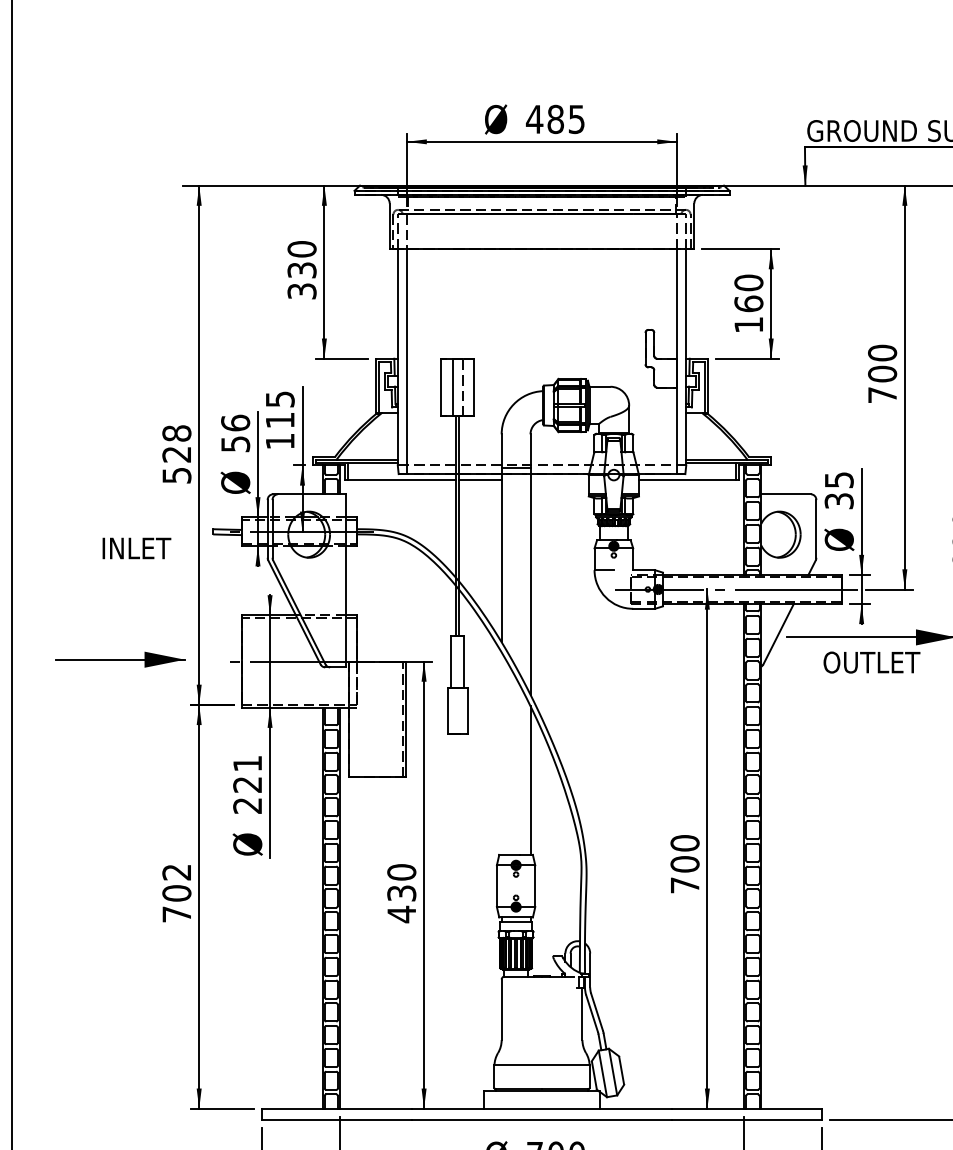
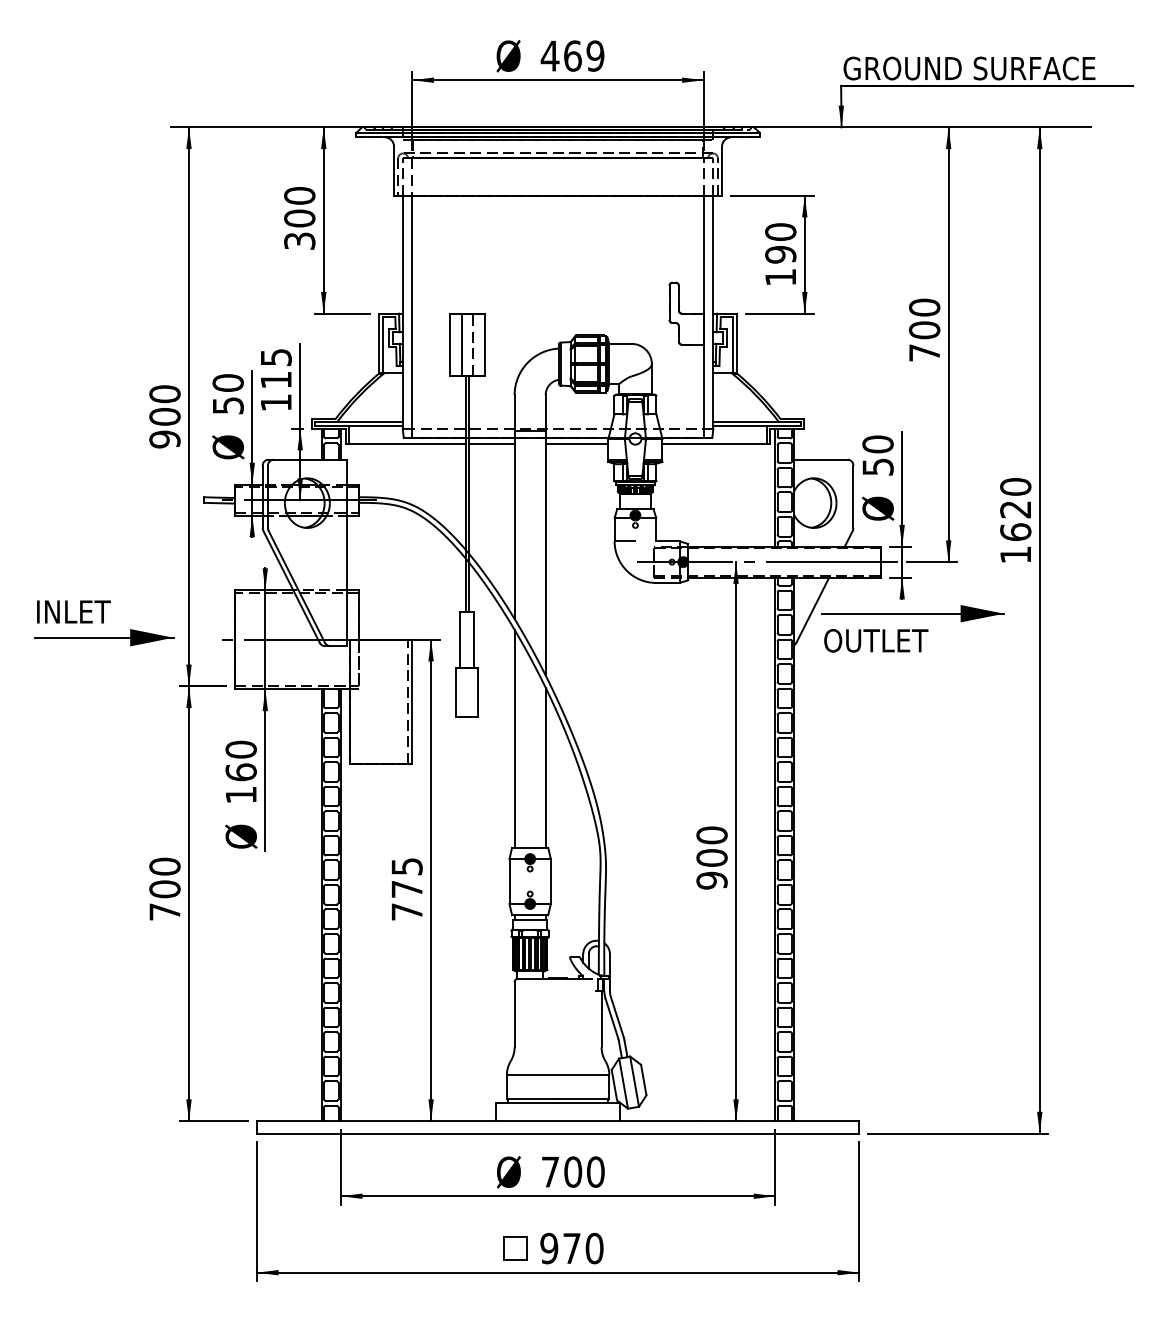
text: (566, 118) -> (584, 55), 485 -> 469
text: (301, 270) -> (299, 218), 330 -> 300
text: (748, 303) -> (780, 254), 160 -> 190
text: (234, 422) -> (227, 382), 56 -> 50
text: (176, 454) -> (164, 416), 528 -> 900
line: (559, 480) -> (576, 444), added
text: (838, 490) -> (877, 455), 35 -> 50
text: (136, 548) -> (73, 611), moved
text: (872, 662) -> (876, 640), moved
line: (501, 753) -> (514, 738), added
text: (247, 783) -> (240, 771), 221 -> 160
text: (176, 872) -> (164, 866), 702 -> 700
text: (684, 885) -> (711, 880), 700 -> 900
text: (401, 893) -> (406, 889), 430 -> 775

